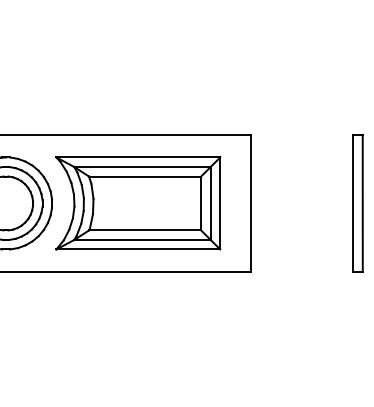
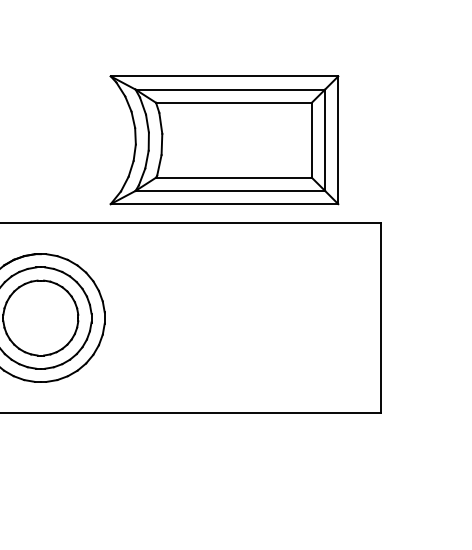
part: (138, 203) -> (224, 140), moved

